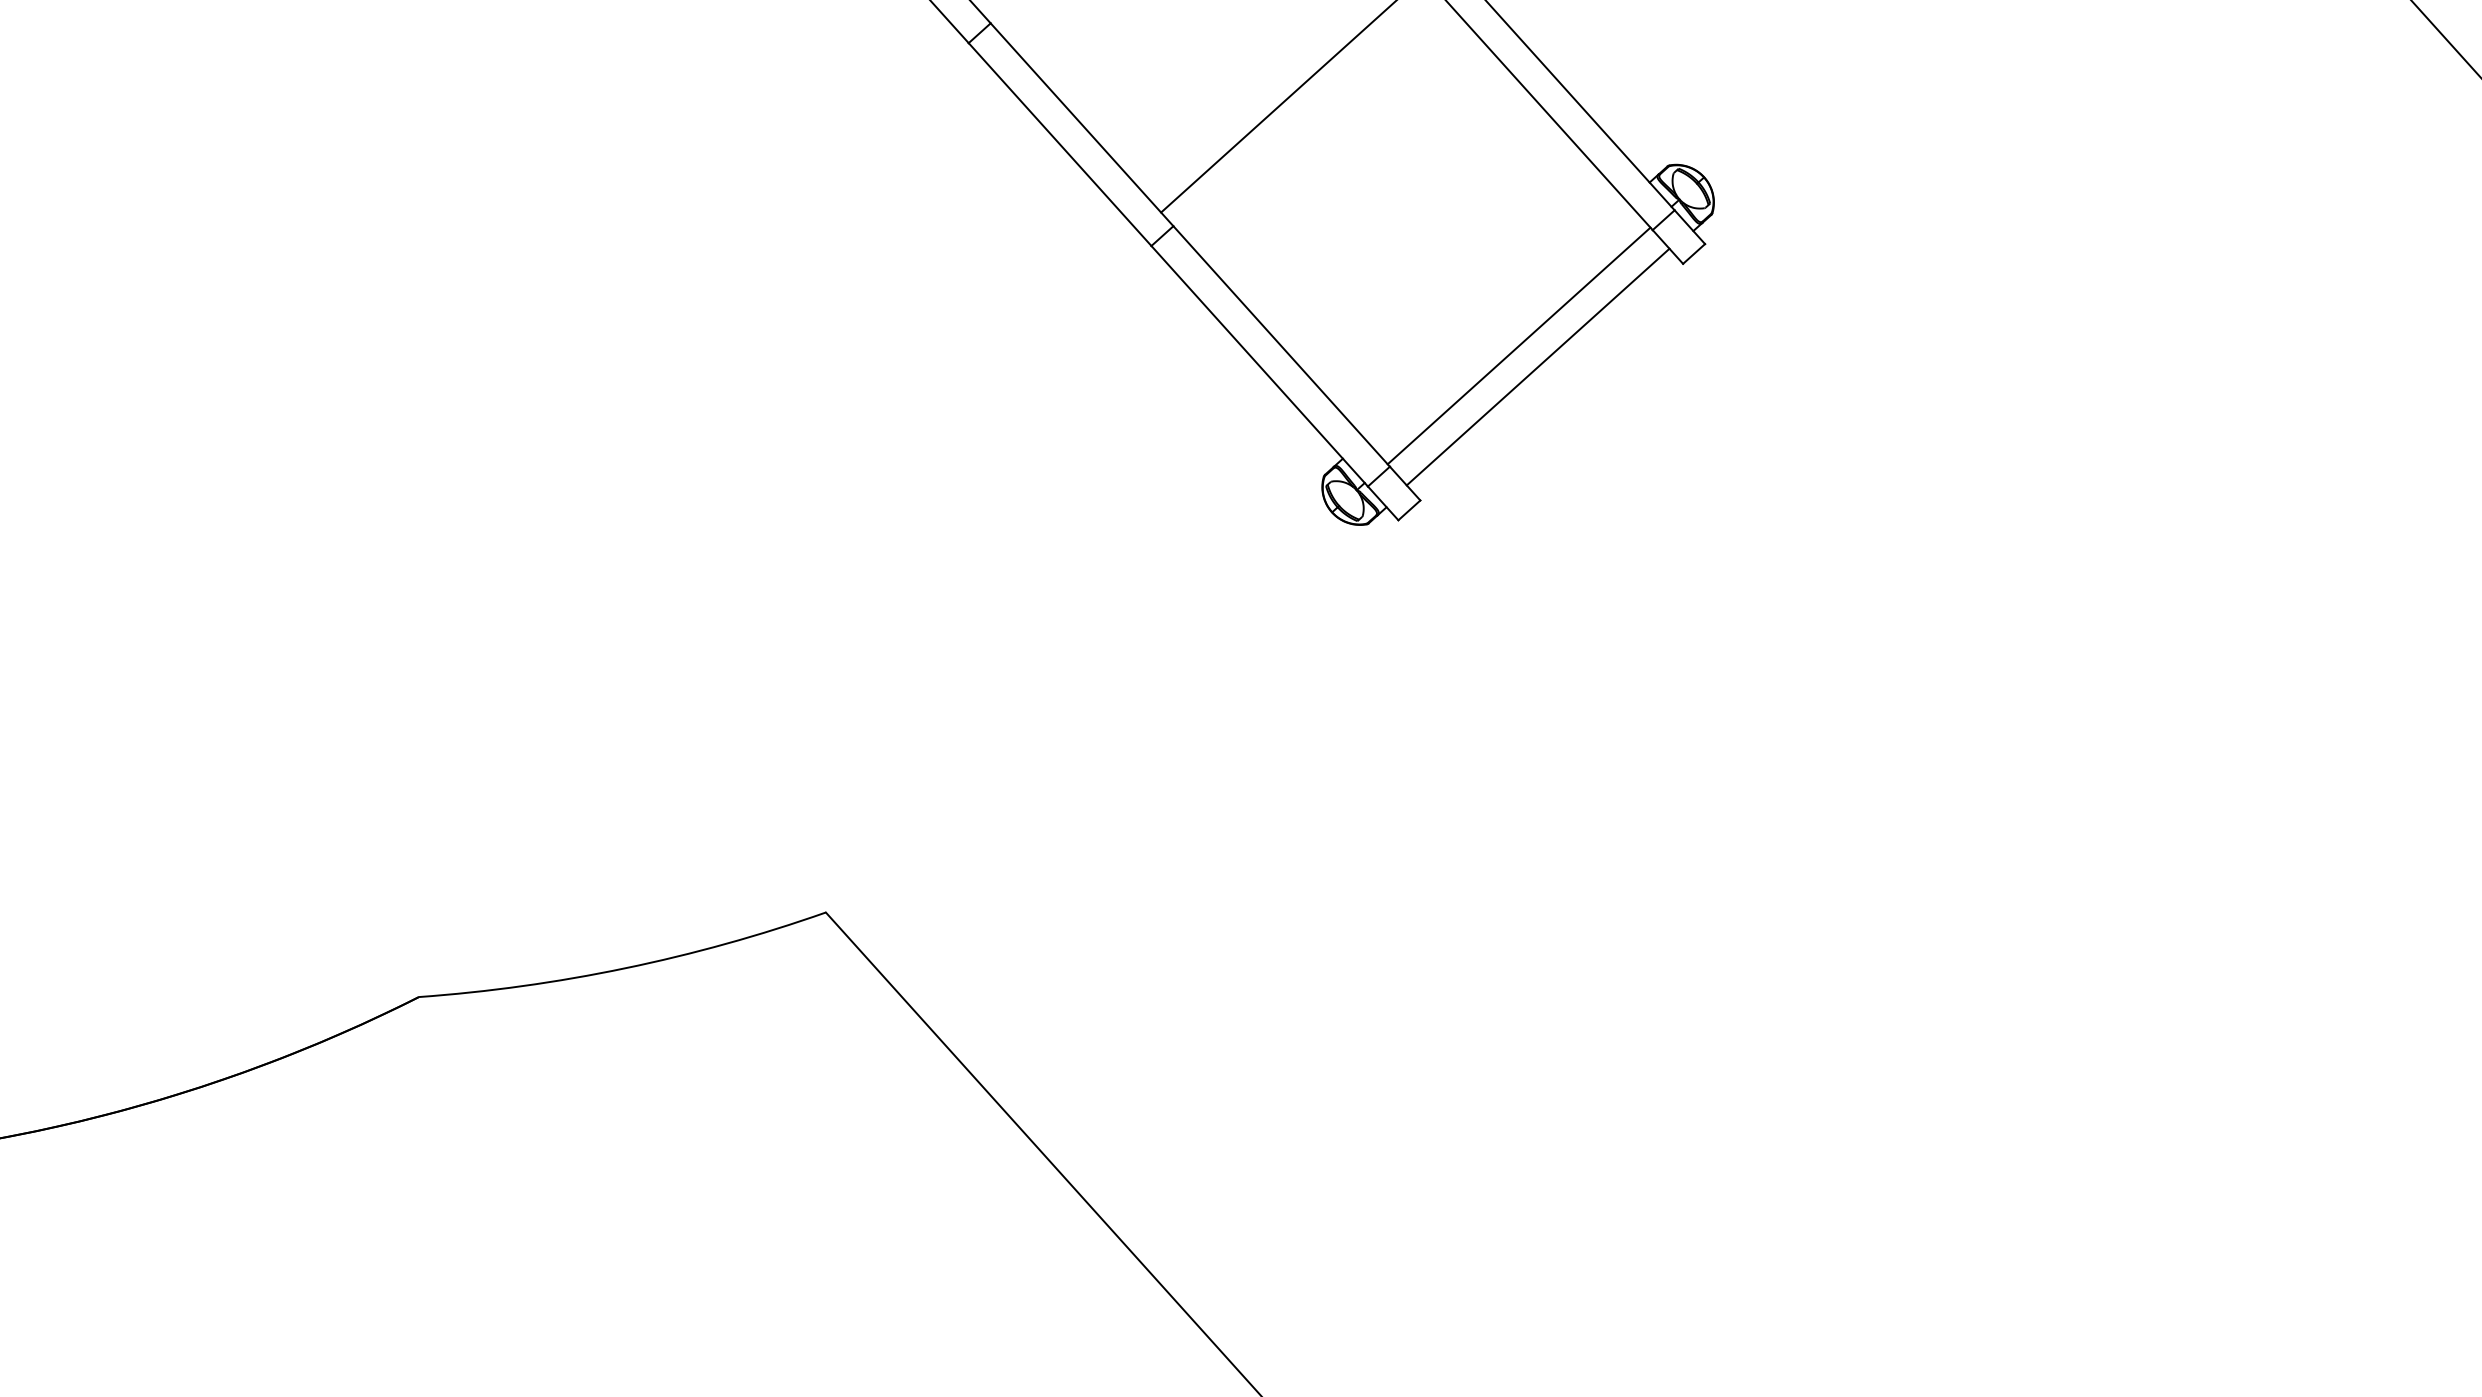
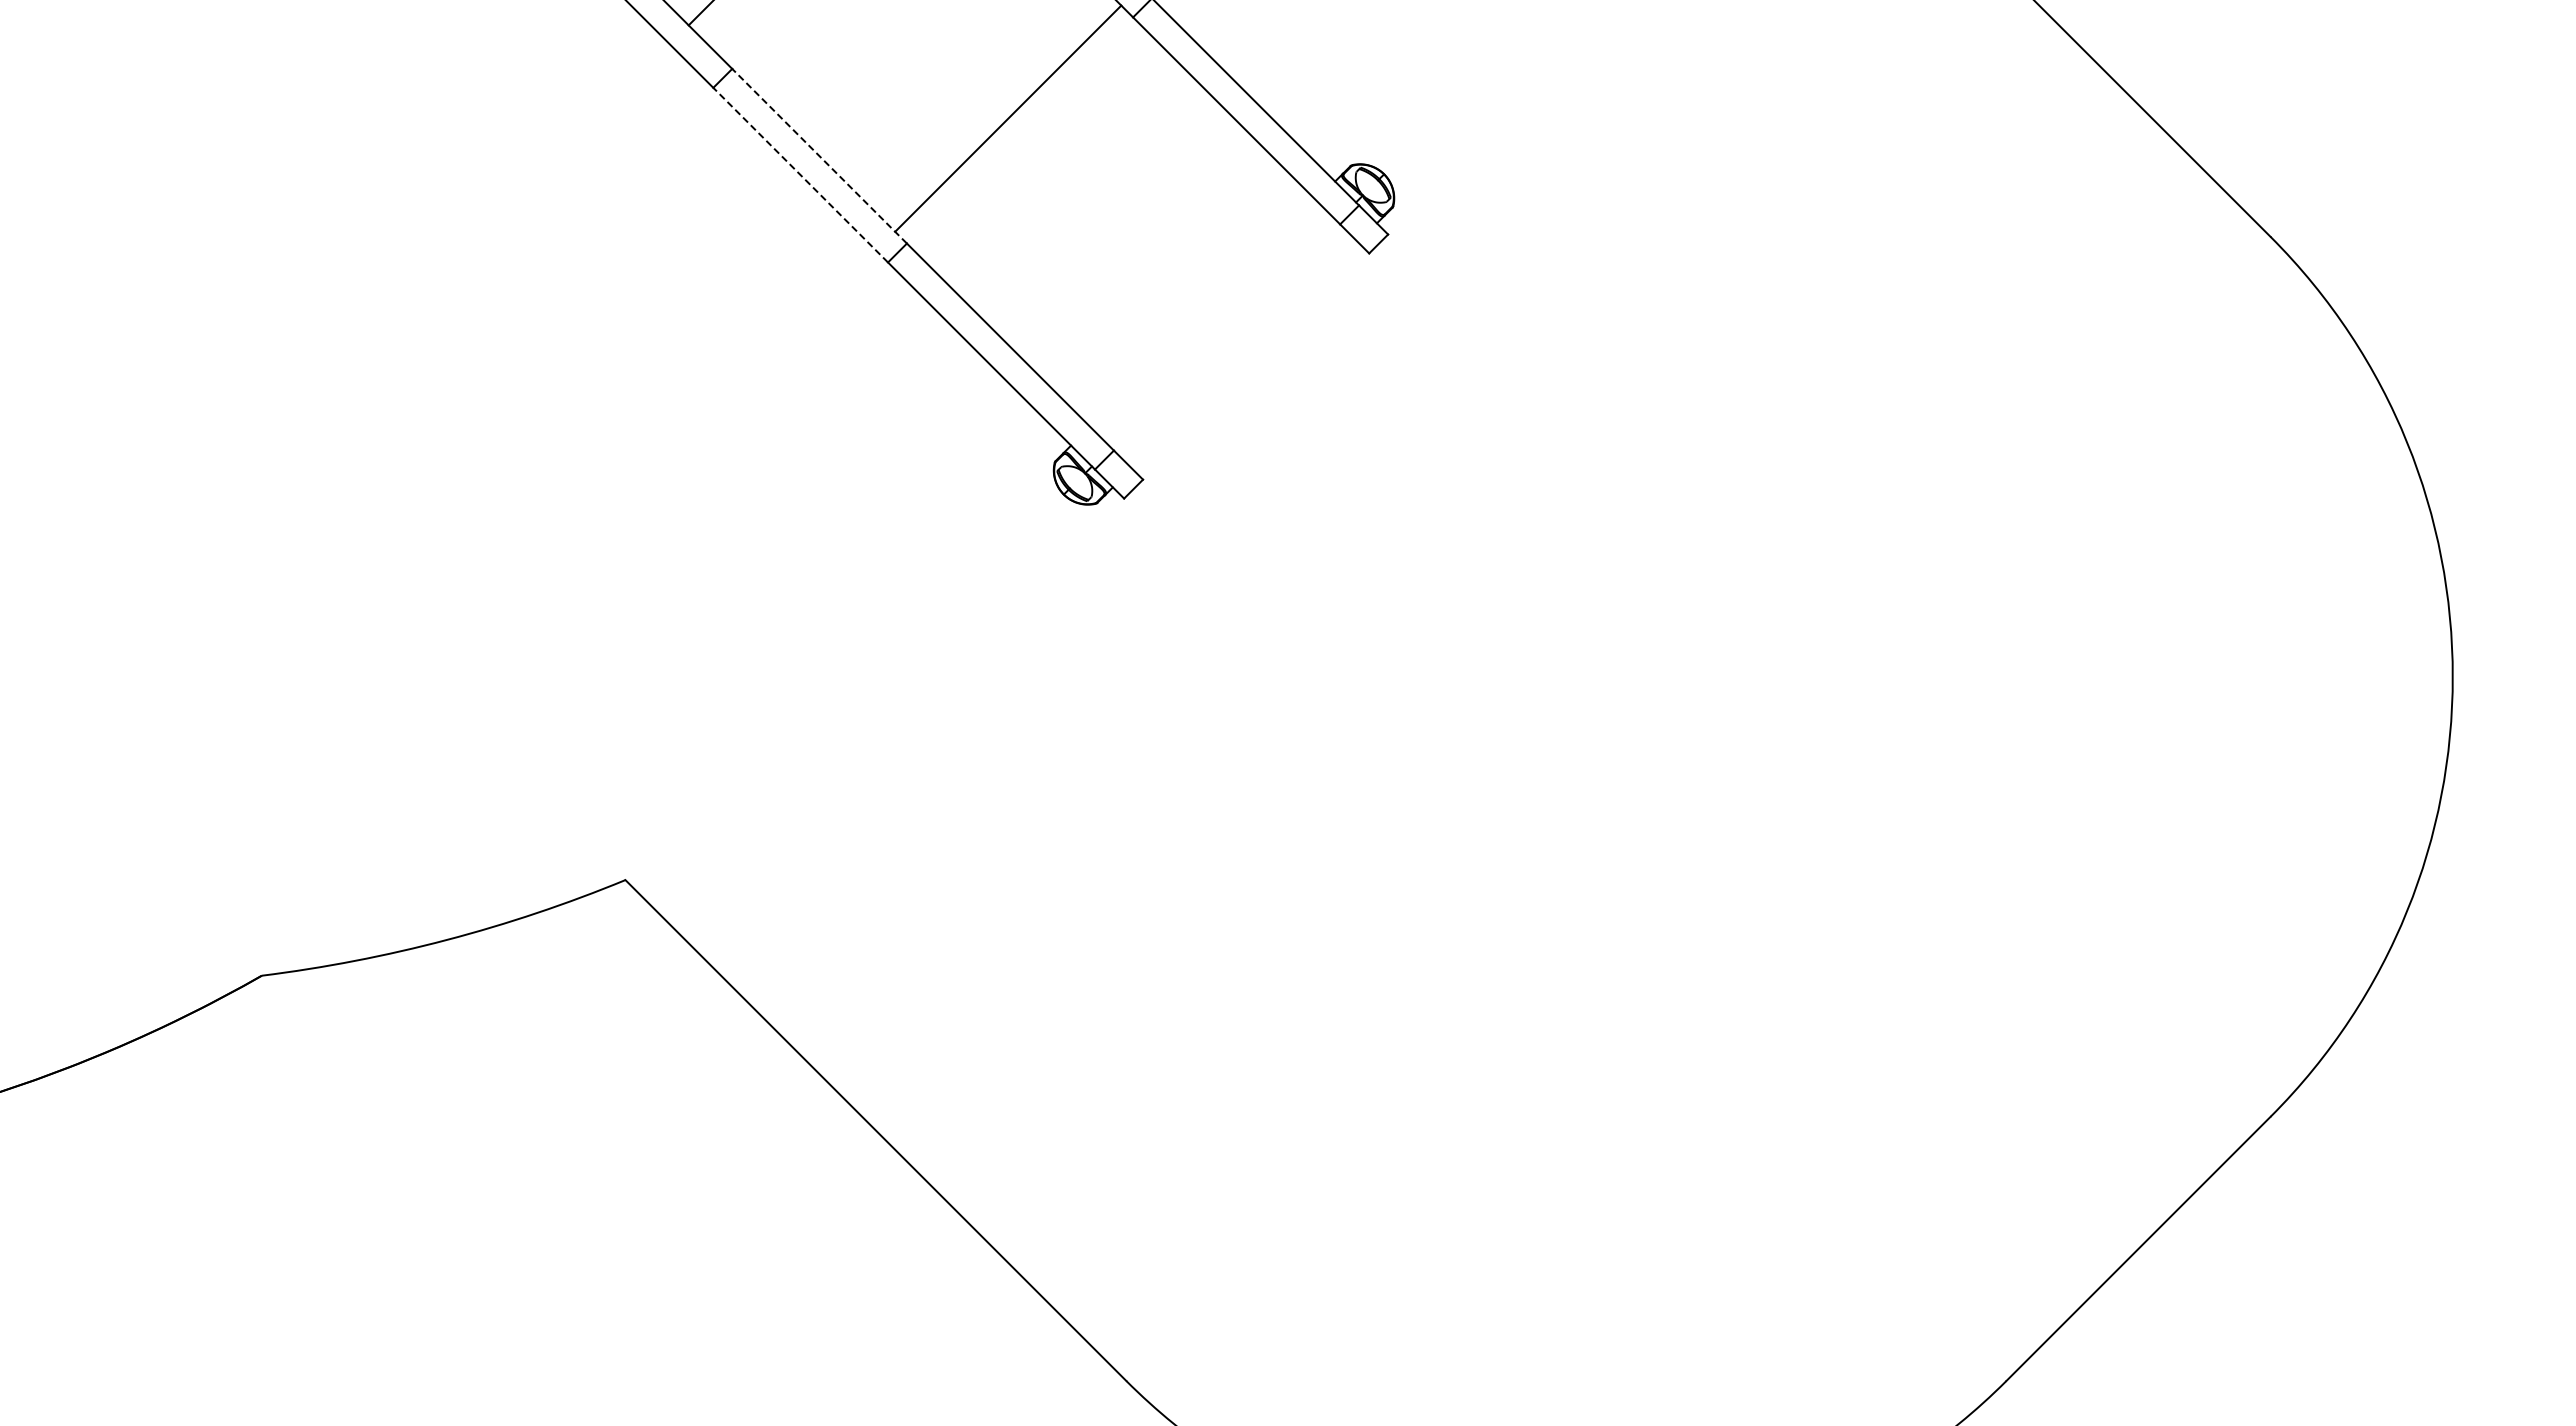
line: (1081, 125) -> (819, 156), solid -> dashed
line: (1059, 144) -> (800, 175), solid -> dashed
line: (1518, 346) -> (1224, 335), removed
line: (1538, 367) -> (1243, 353), removed

